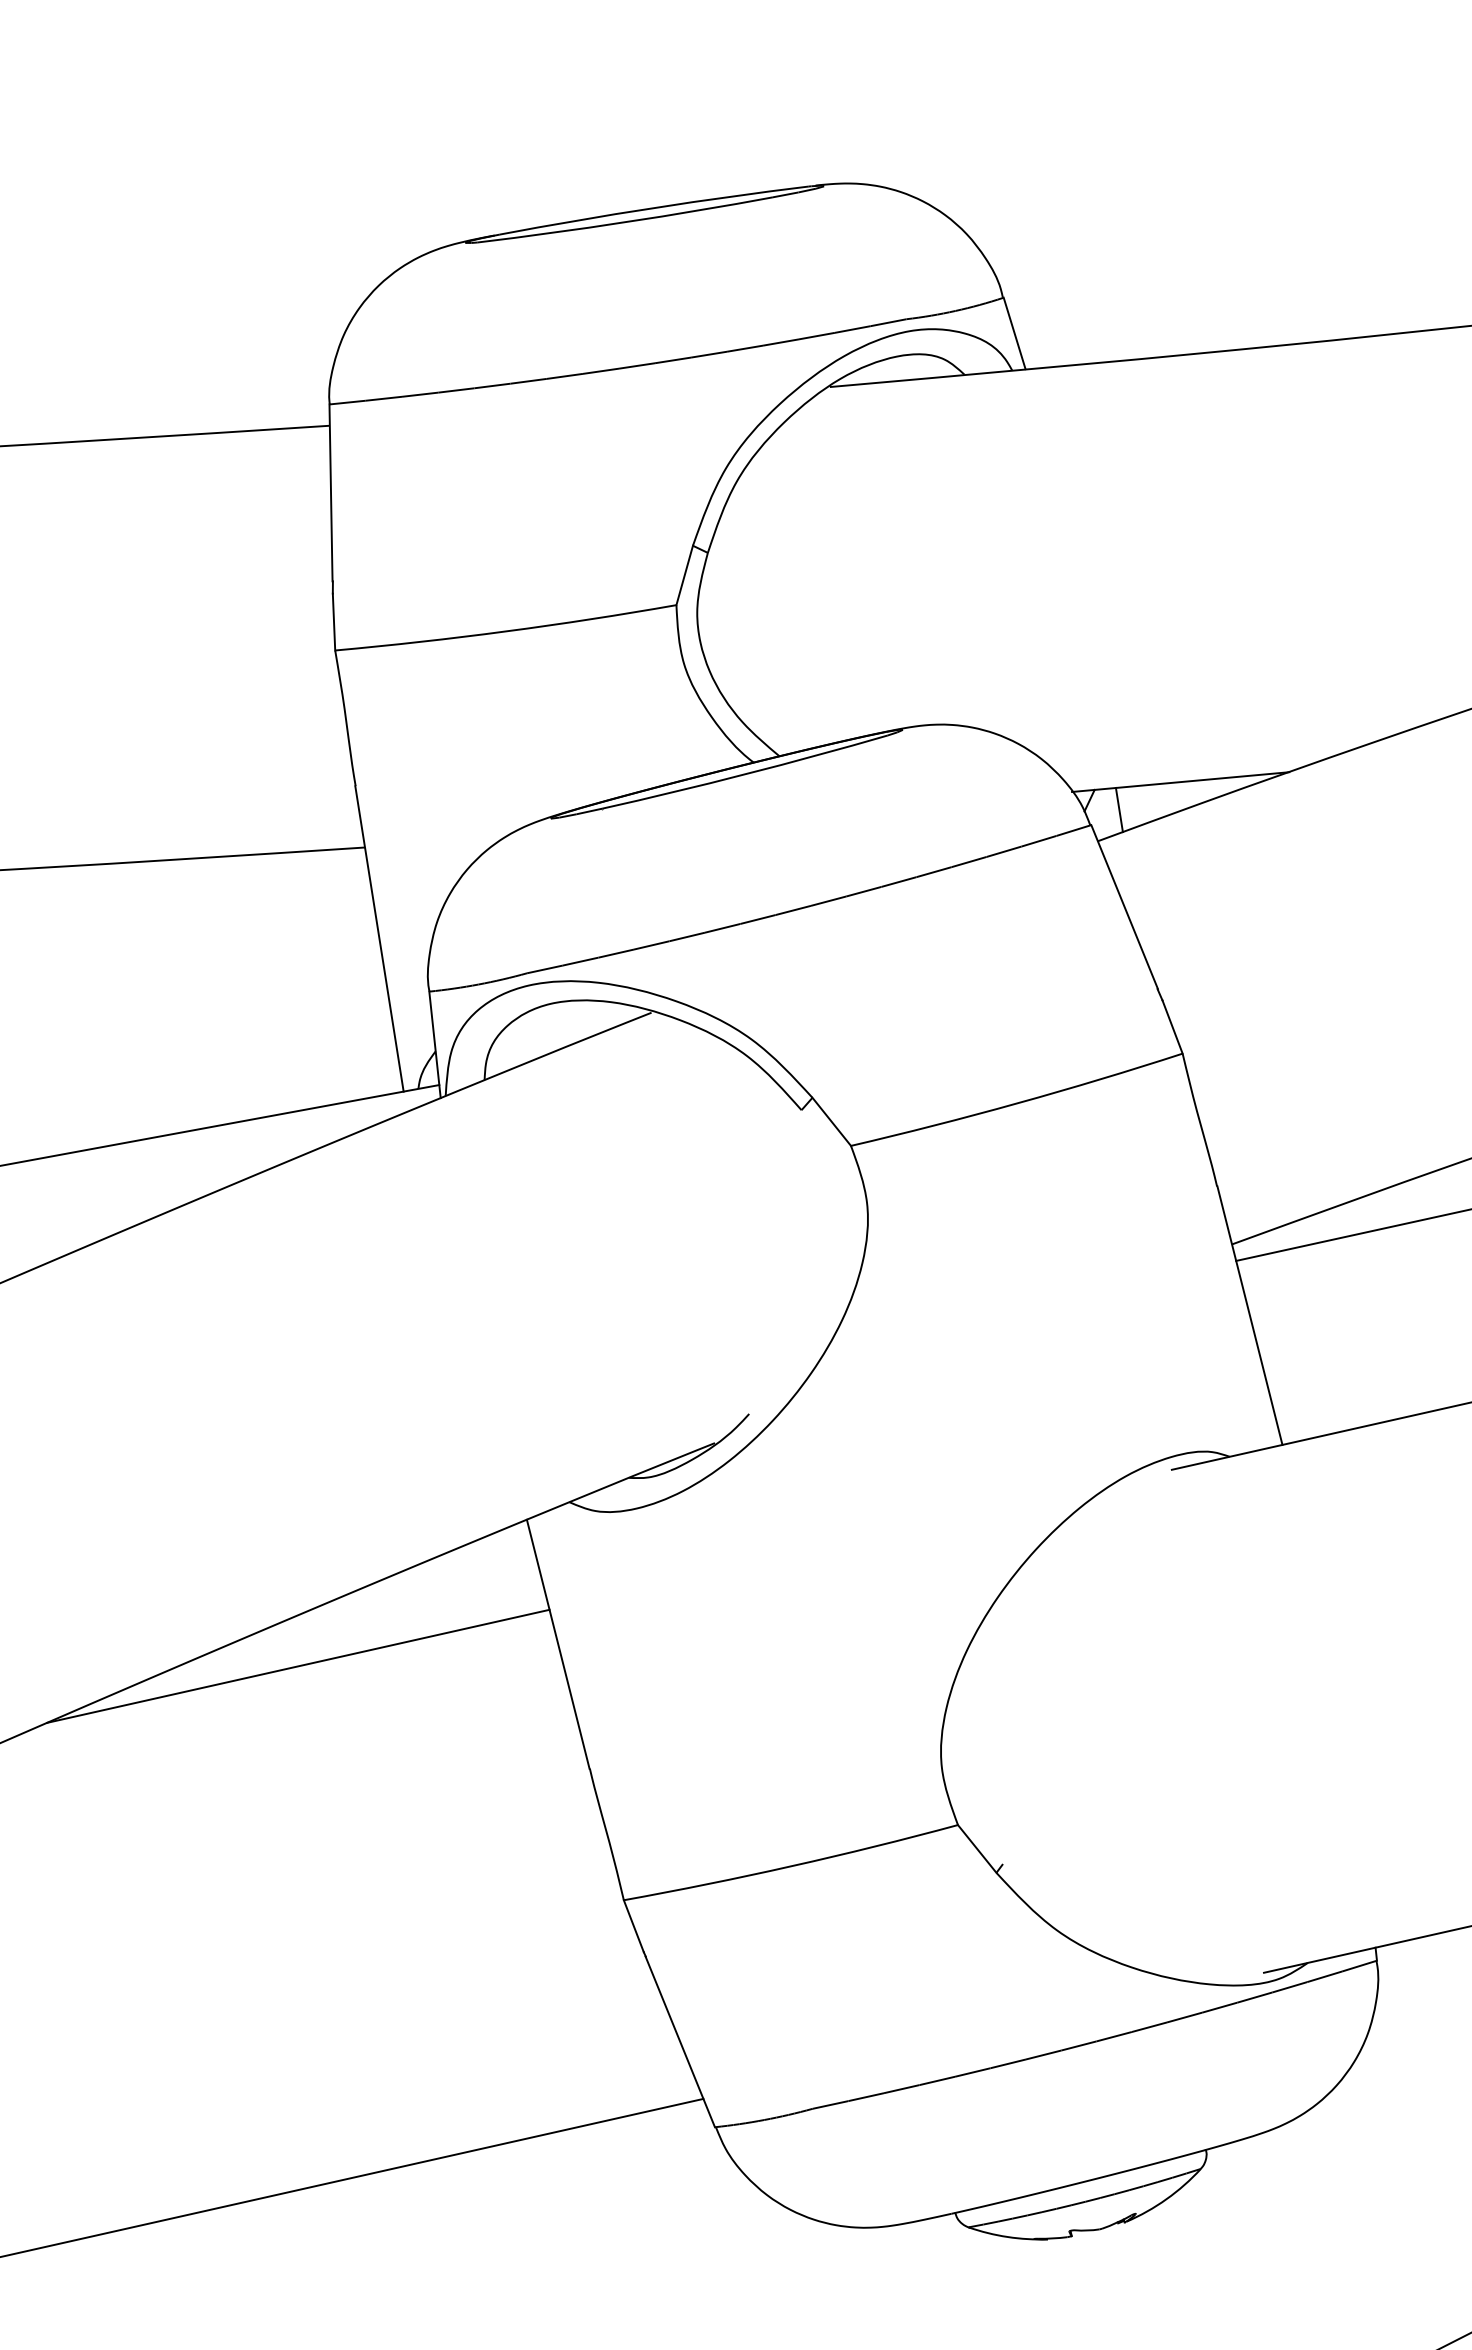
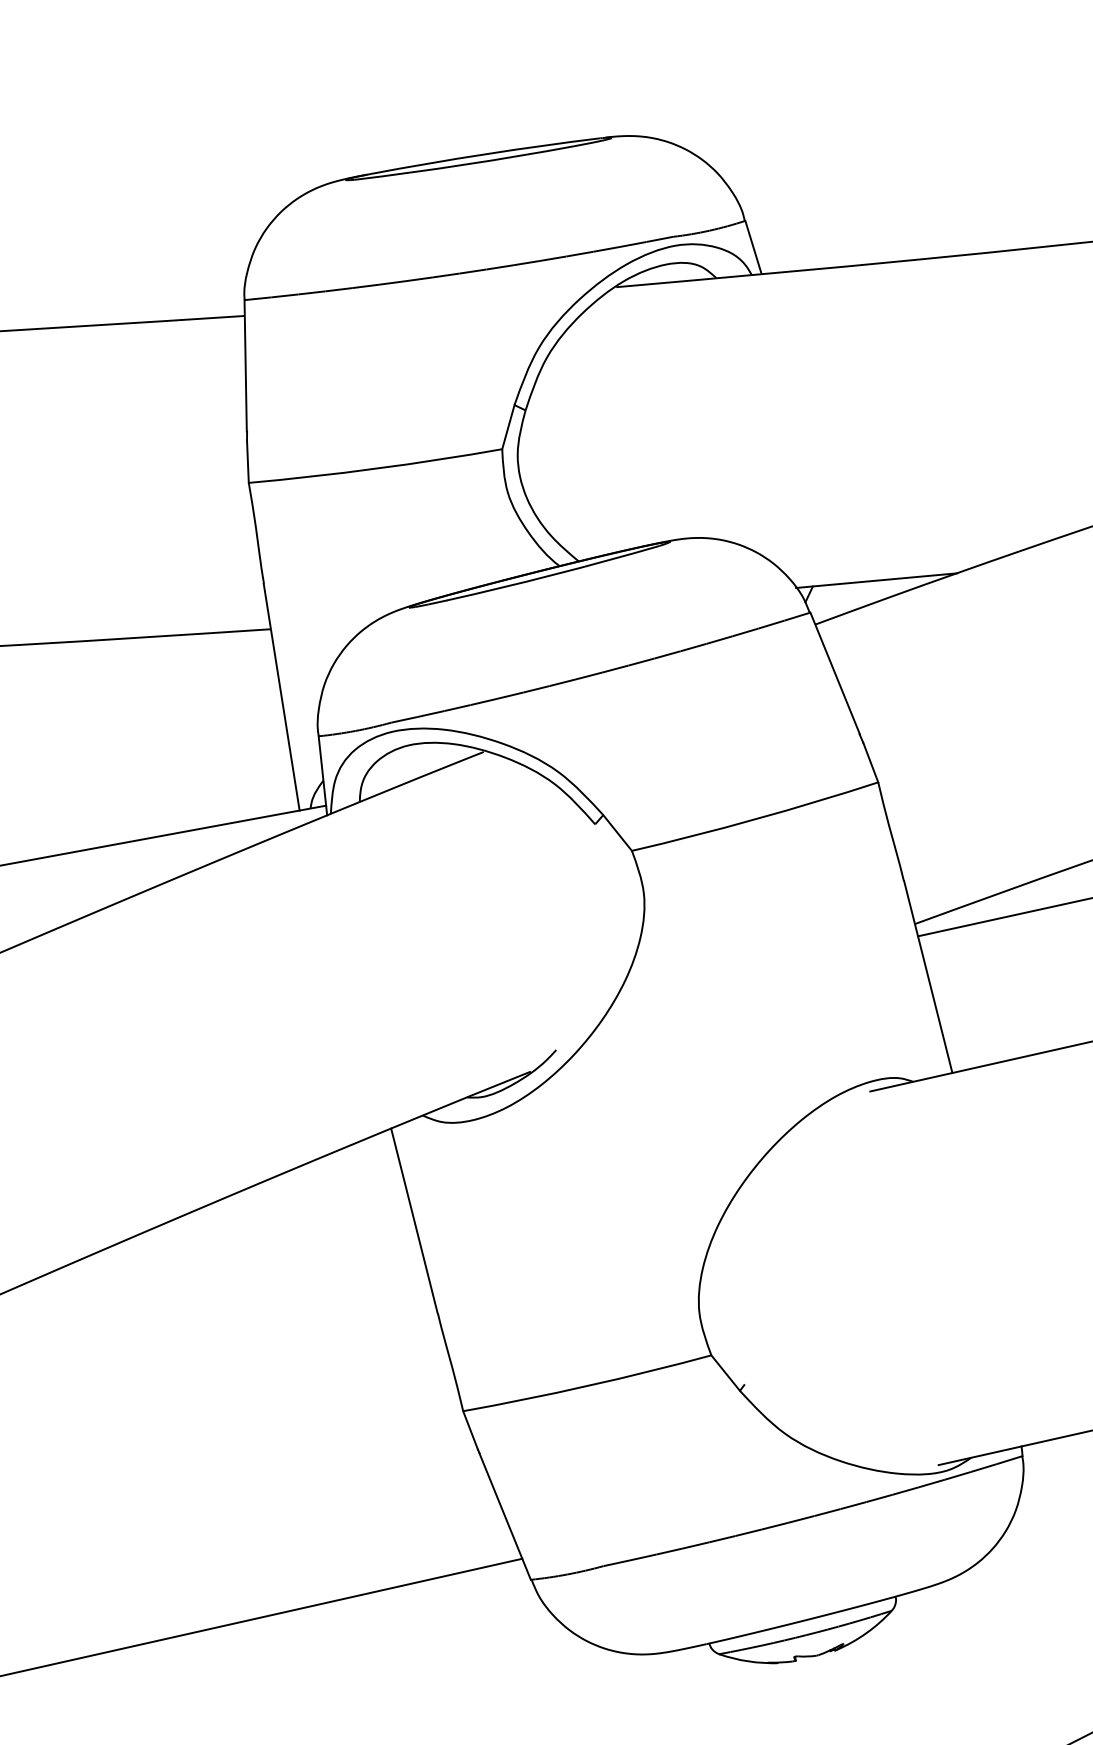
line: (1118, 809) -> (830, 601), removed
line: (298, 1665) -> (221, 1236), removed

